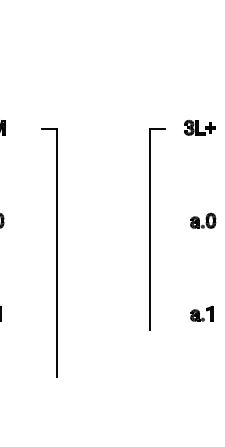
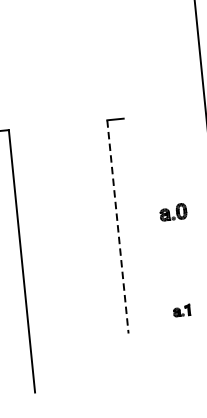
part: (199, 127) -> (159, 113), removed
line: (149, 229) -> (117, 227), solid -> dashed
part: (201, 313) -> (181, 310), size x0.7

